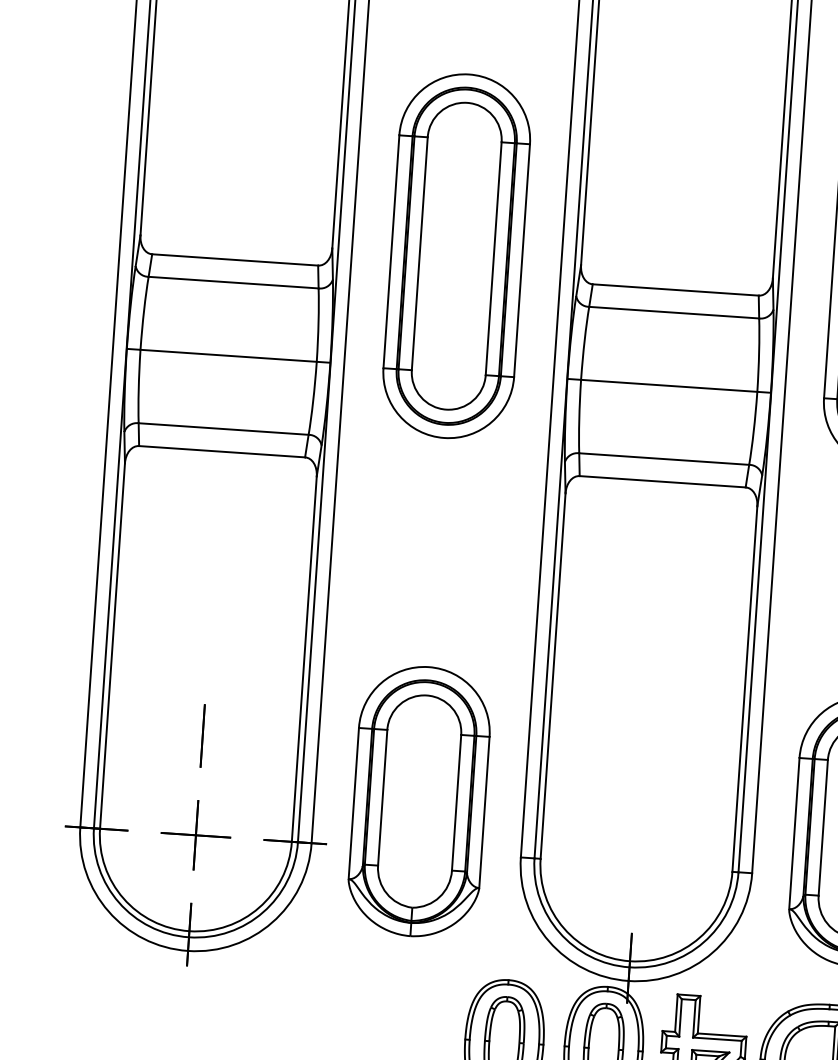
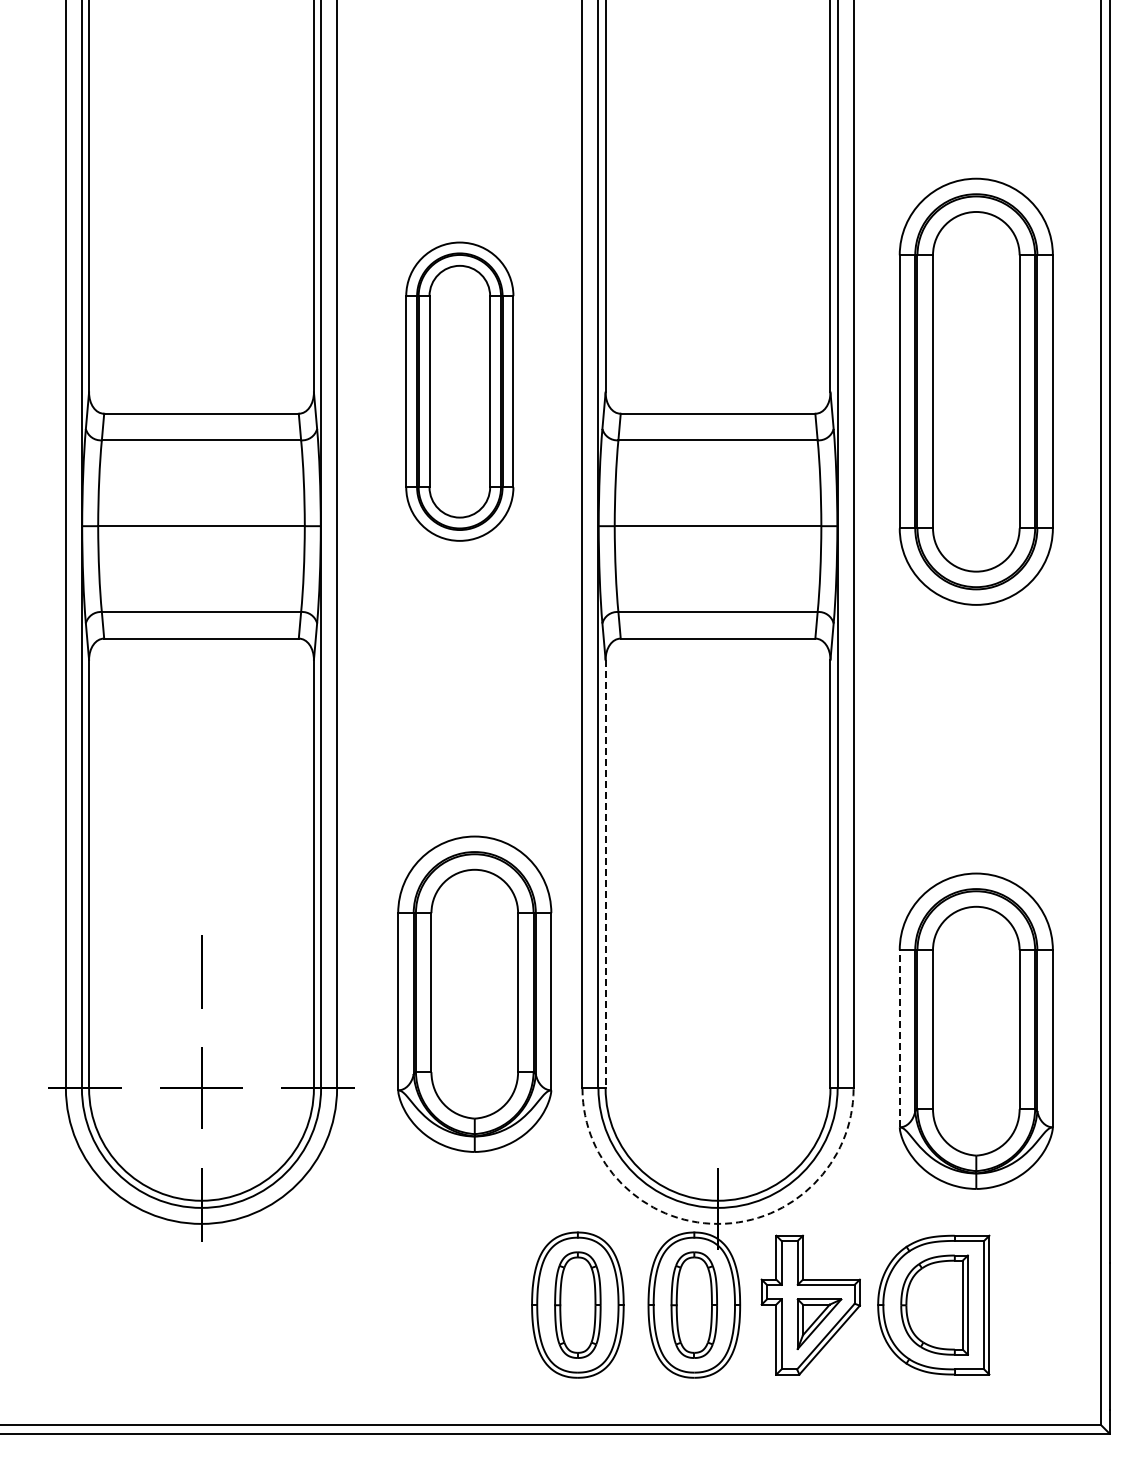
part: (456, 255) -> (459, 391), size x0.7
line: (552, 676) -> (605, 874), solid -> dashed
part: (419, 800) -> (474, 993), moved
line: (794, 833) -> (899, 1038), solid -> dashed
arc: (629, 980) -> (718, 1223), solid -> dashed

